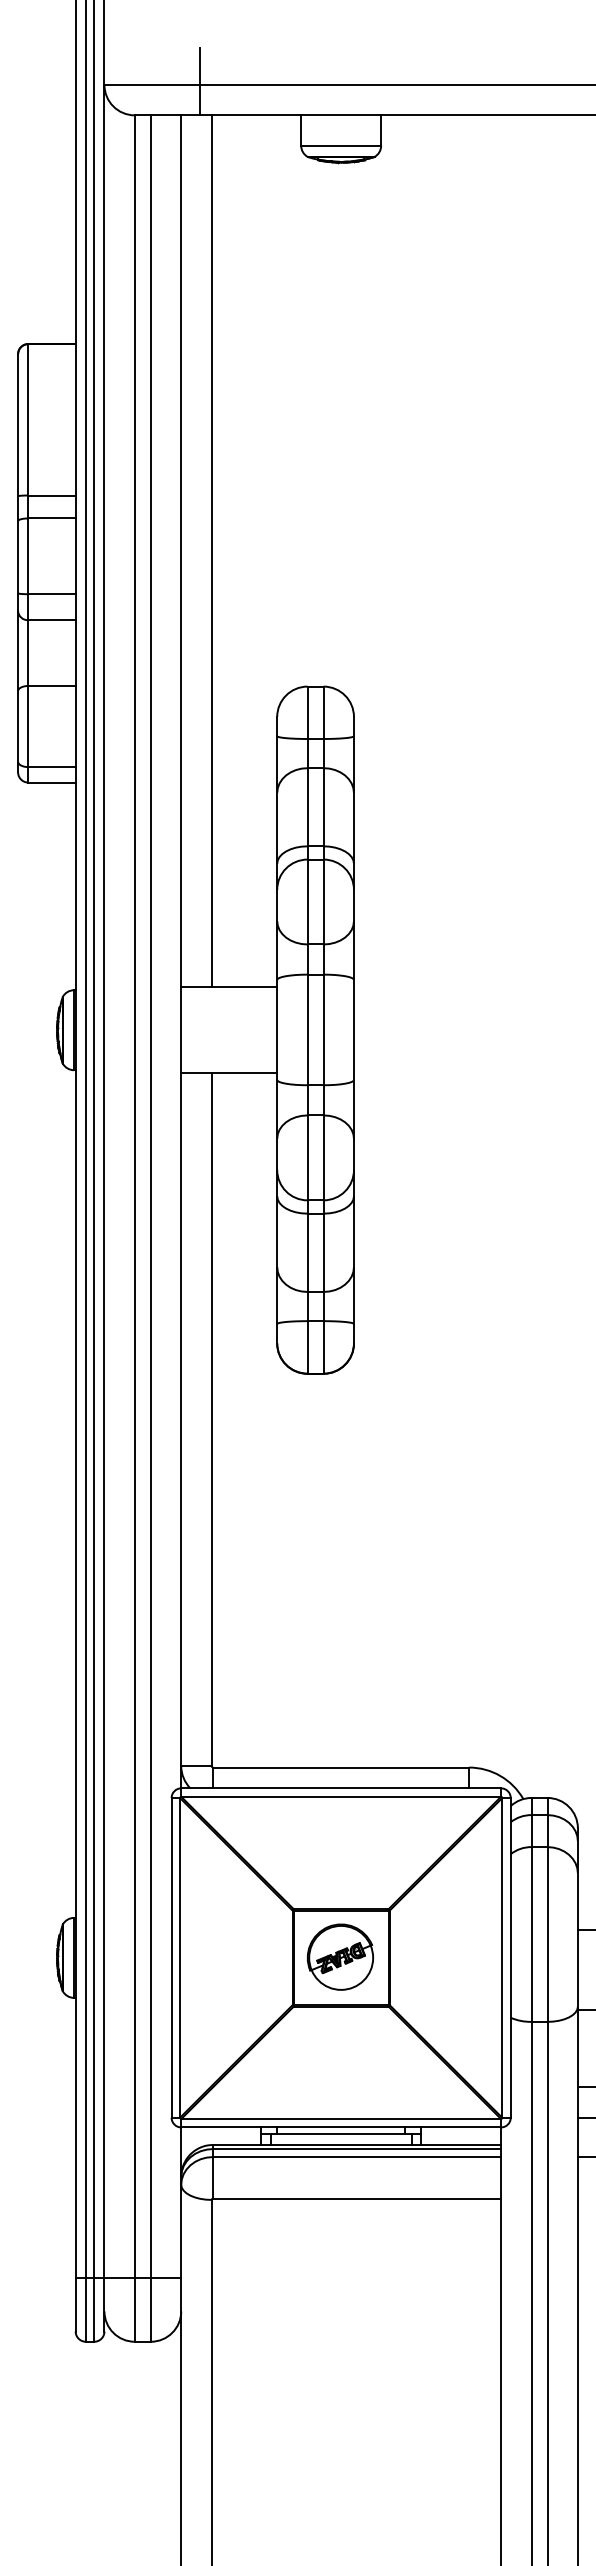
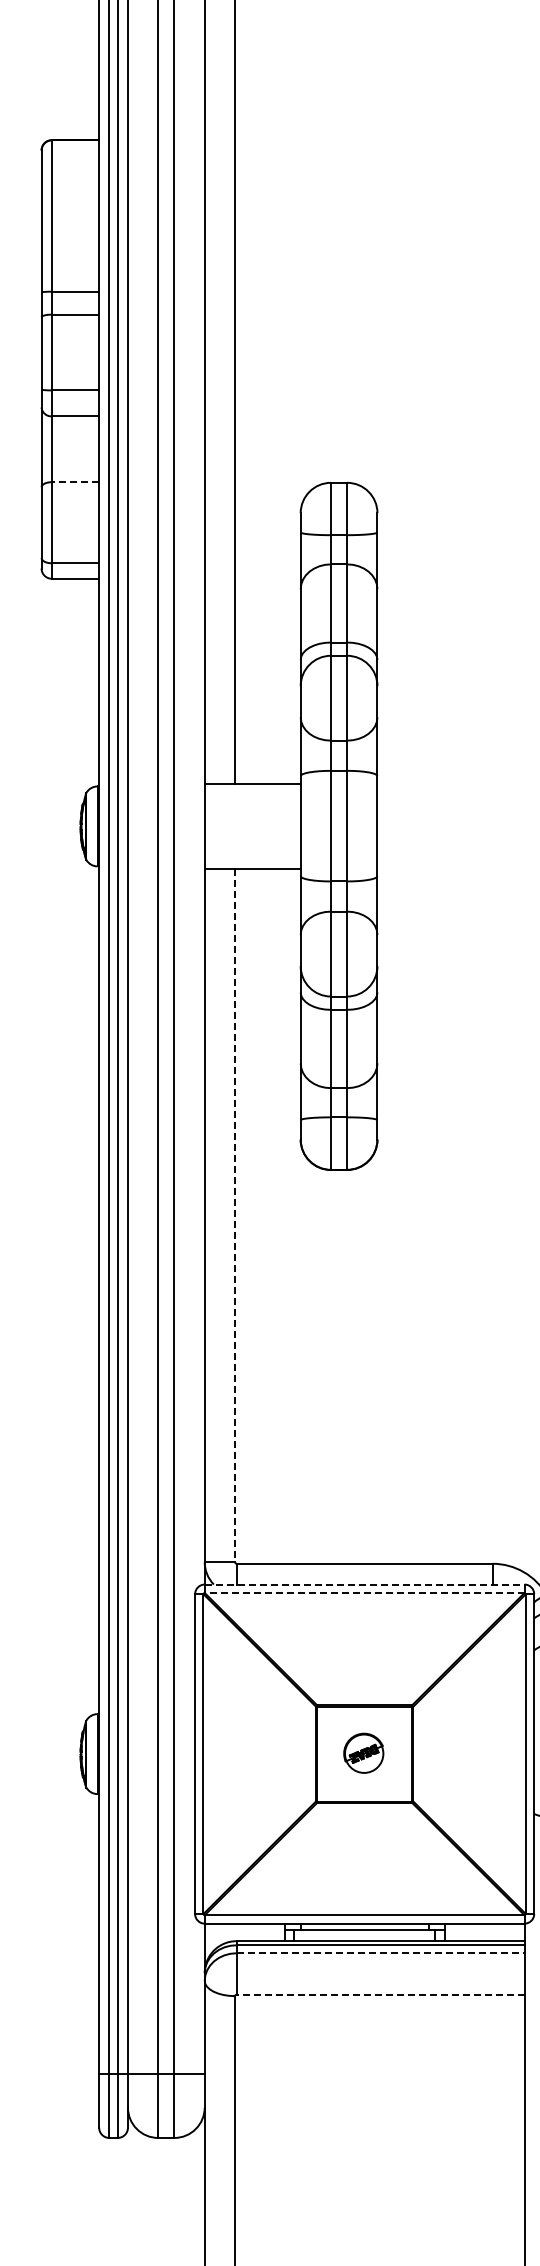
line: (52, 685) -> (75, 481), solid -> dashed
line: (211, 1420) -> (234, 1216), solid -> dashed
line: (341, 1788) -> (364, 1584), solid -> dashed
line: (341, 1796) -> (364, 1592), solid -> dashed
part: (339, 1956) -> (362, 1752), size x0.6
line: (357, 2157) -> (380, 1953), solid -> dashed
line: (357, 2198) -> (380, 1994), solid -> dashed

